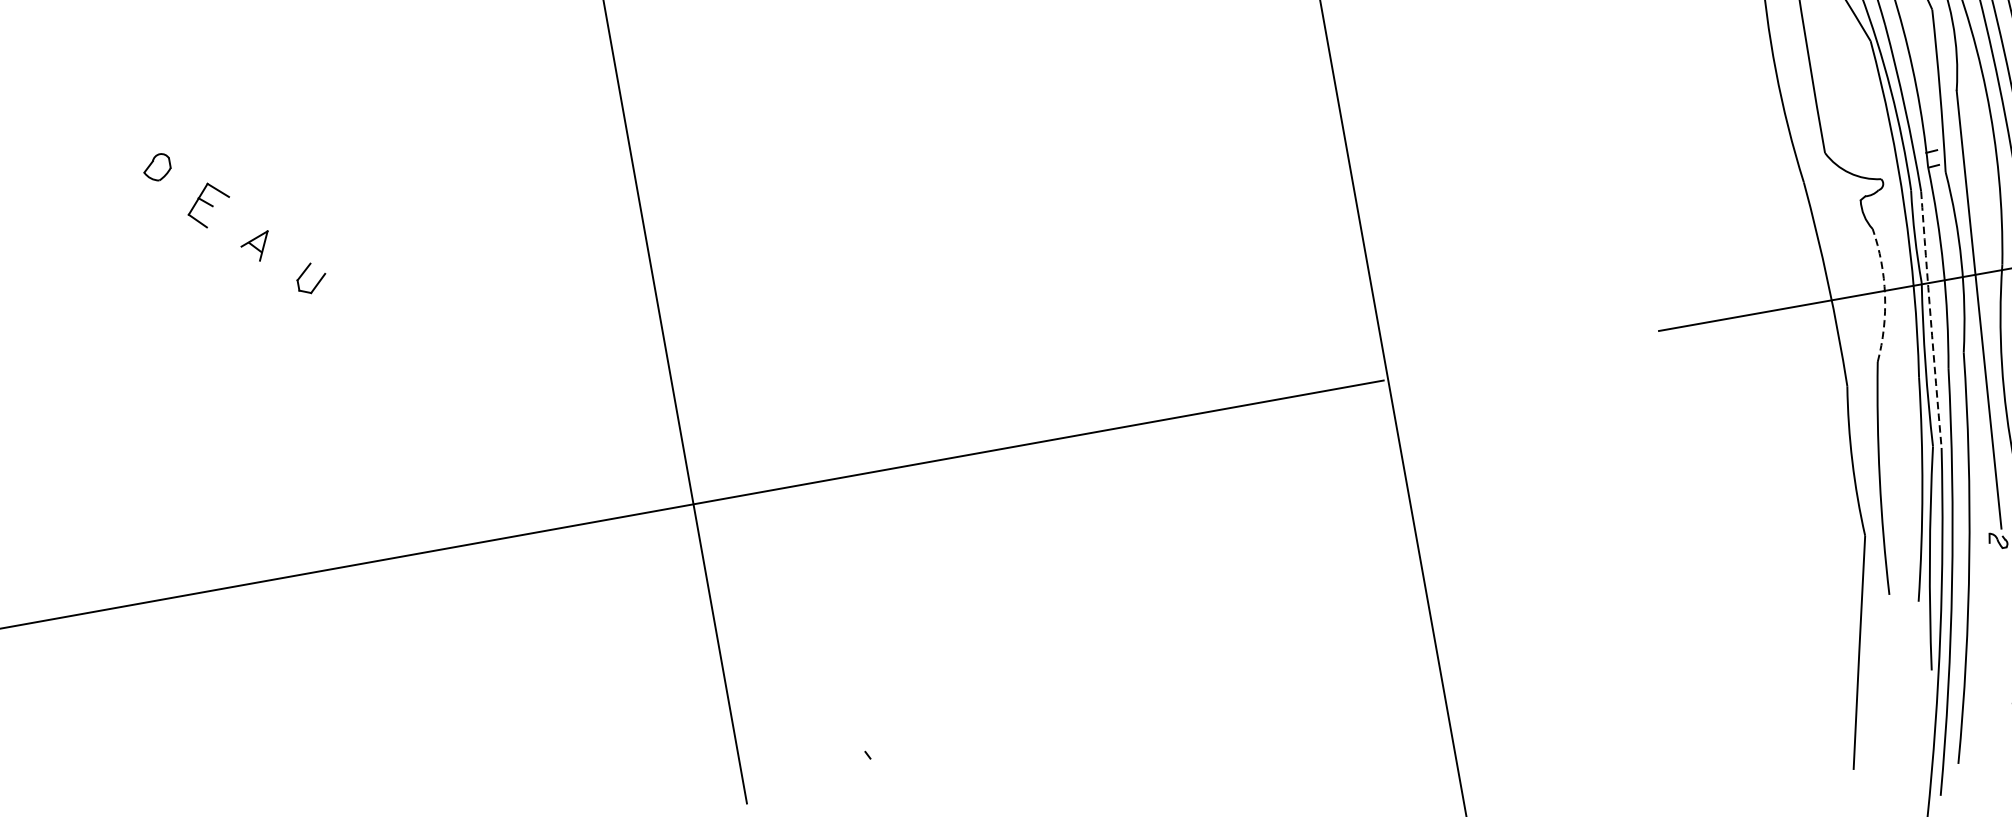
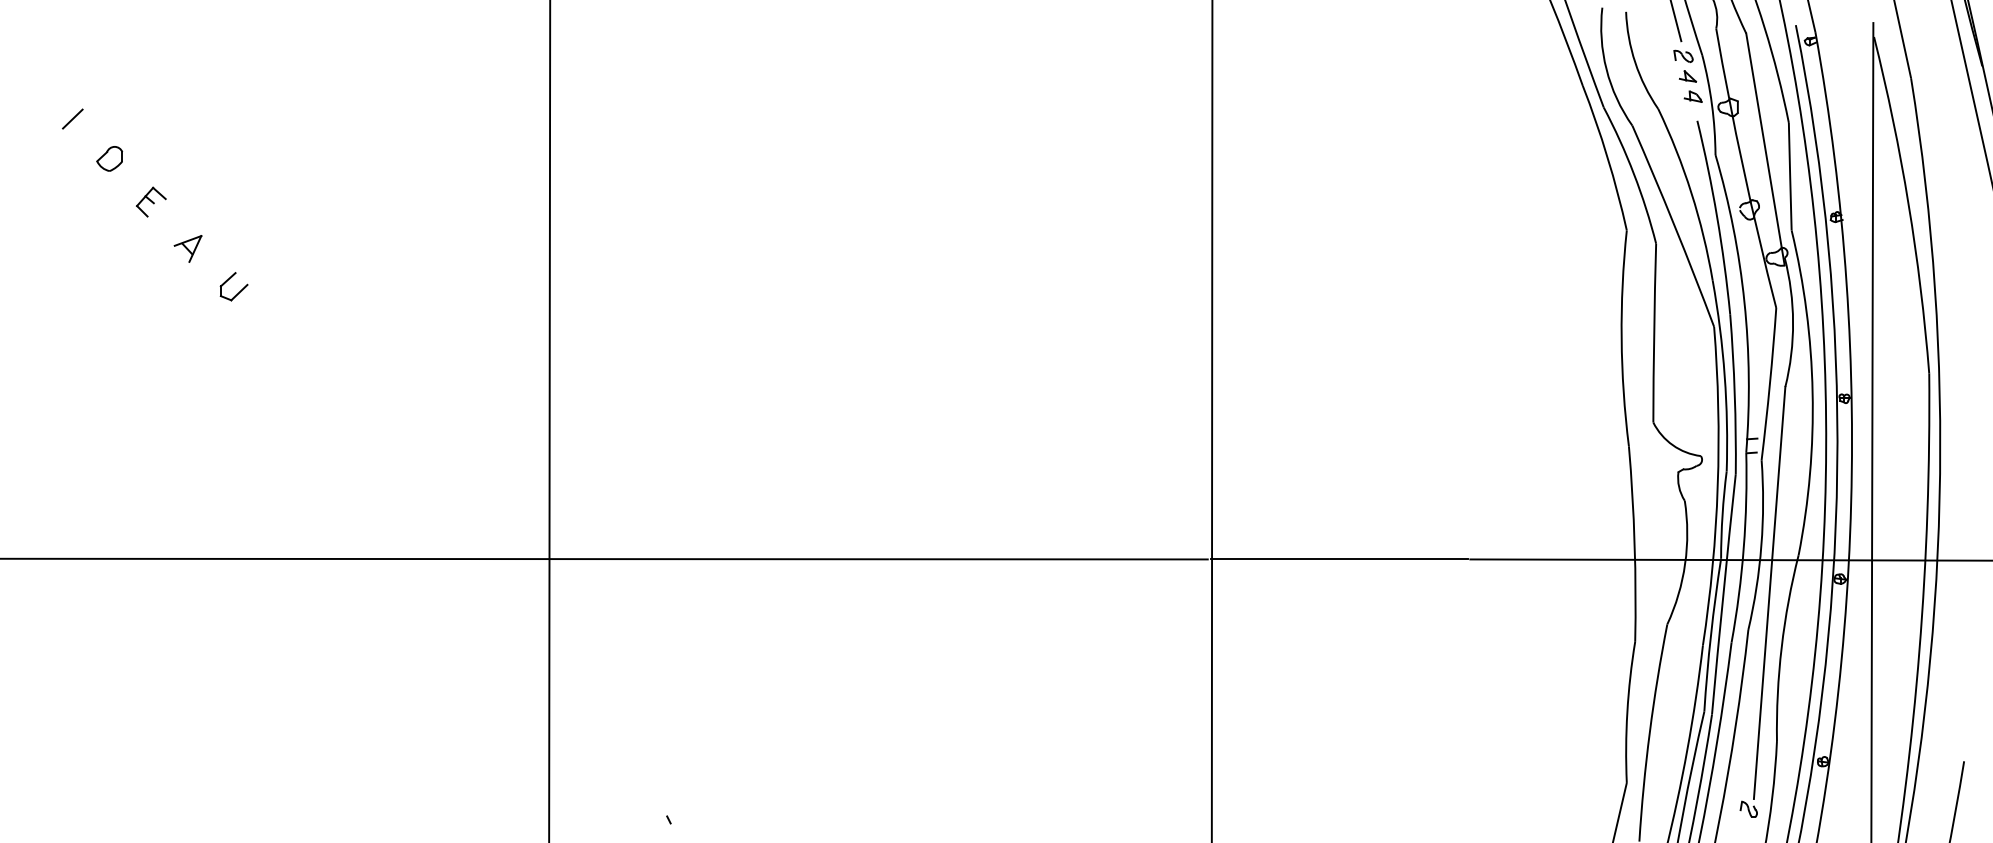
line: (110, 132) -> (72, 118), added
part: (208, 204) -> (151, 201), size x0.71
arc: (1885, 294) -> (1685, 563), dashed -> solid
arc: (1930, 320) -> (1723, 594), dashed -> solid
line: (1521, 355) -> (1339, 559), added

